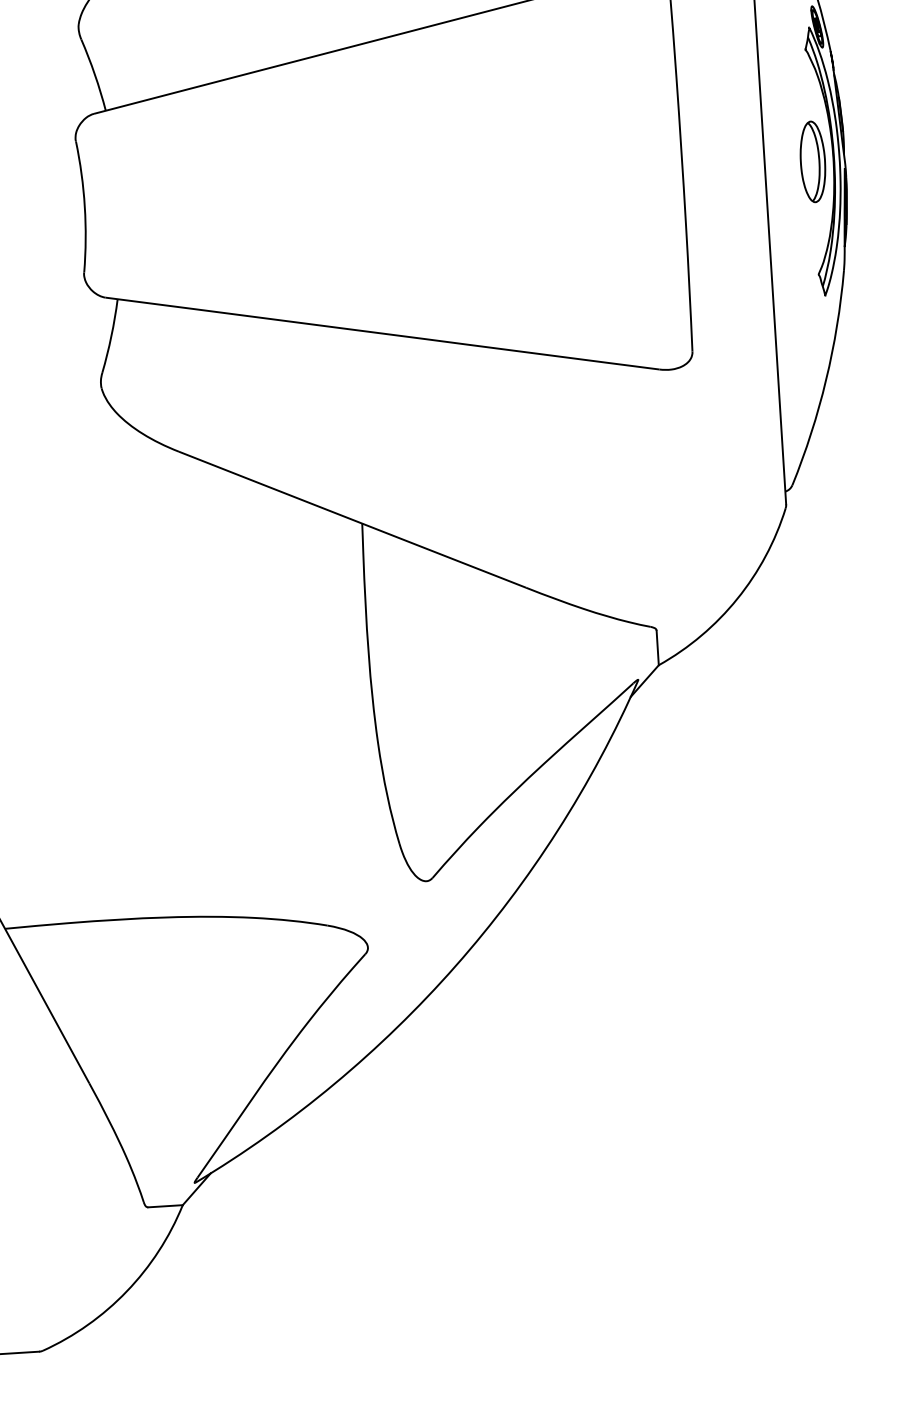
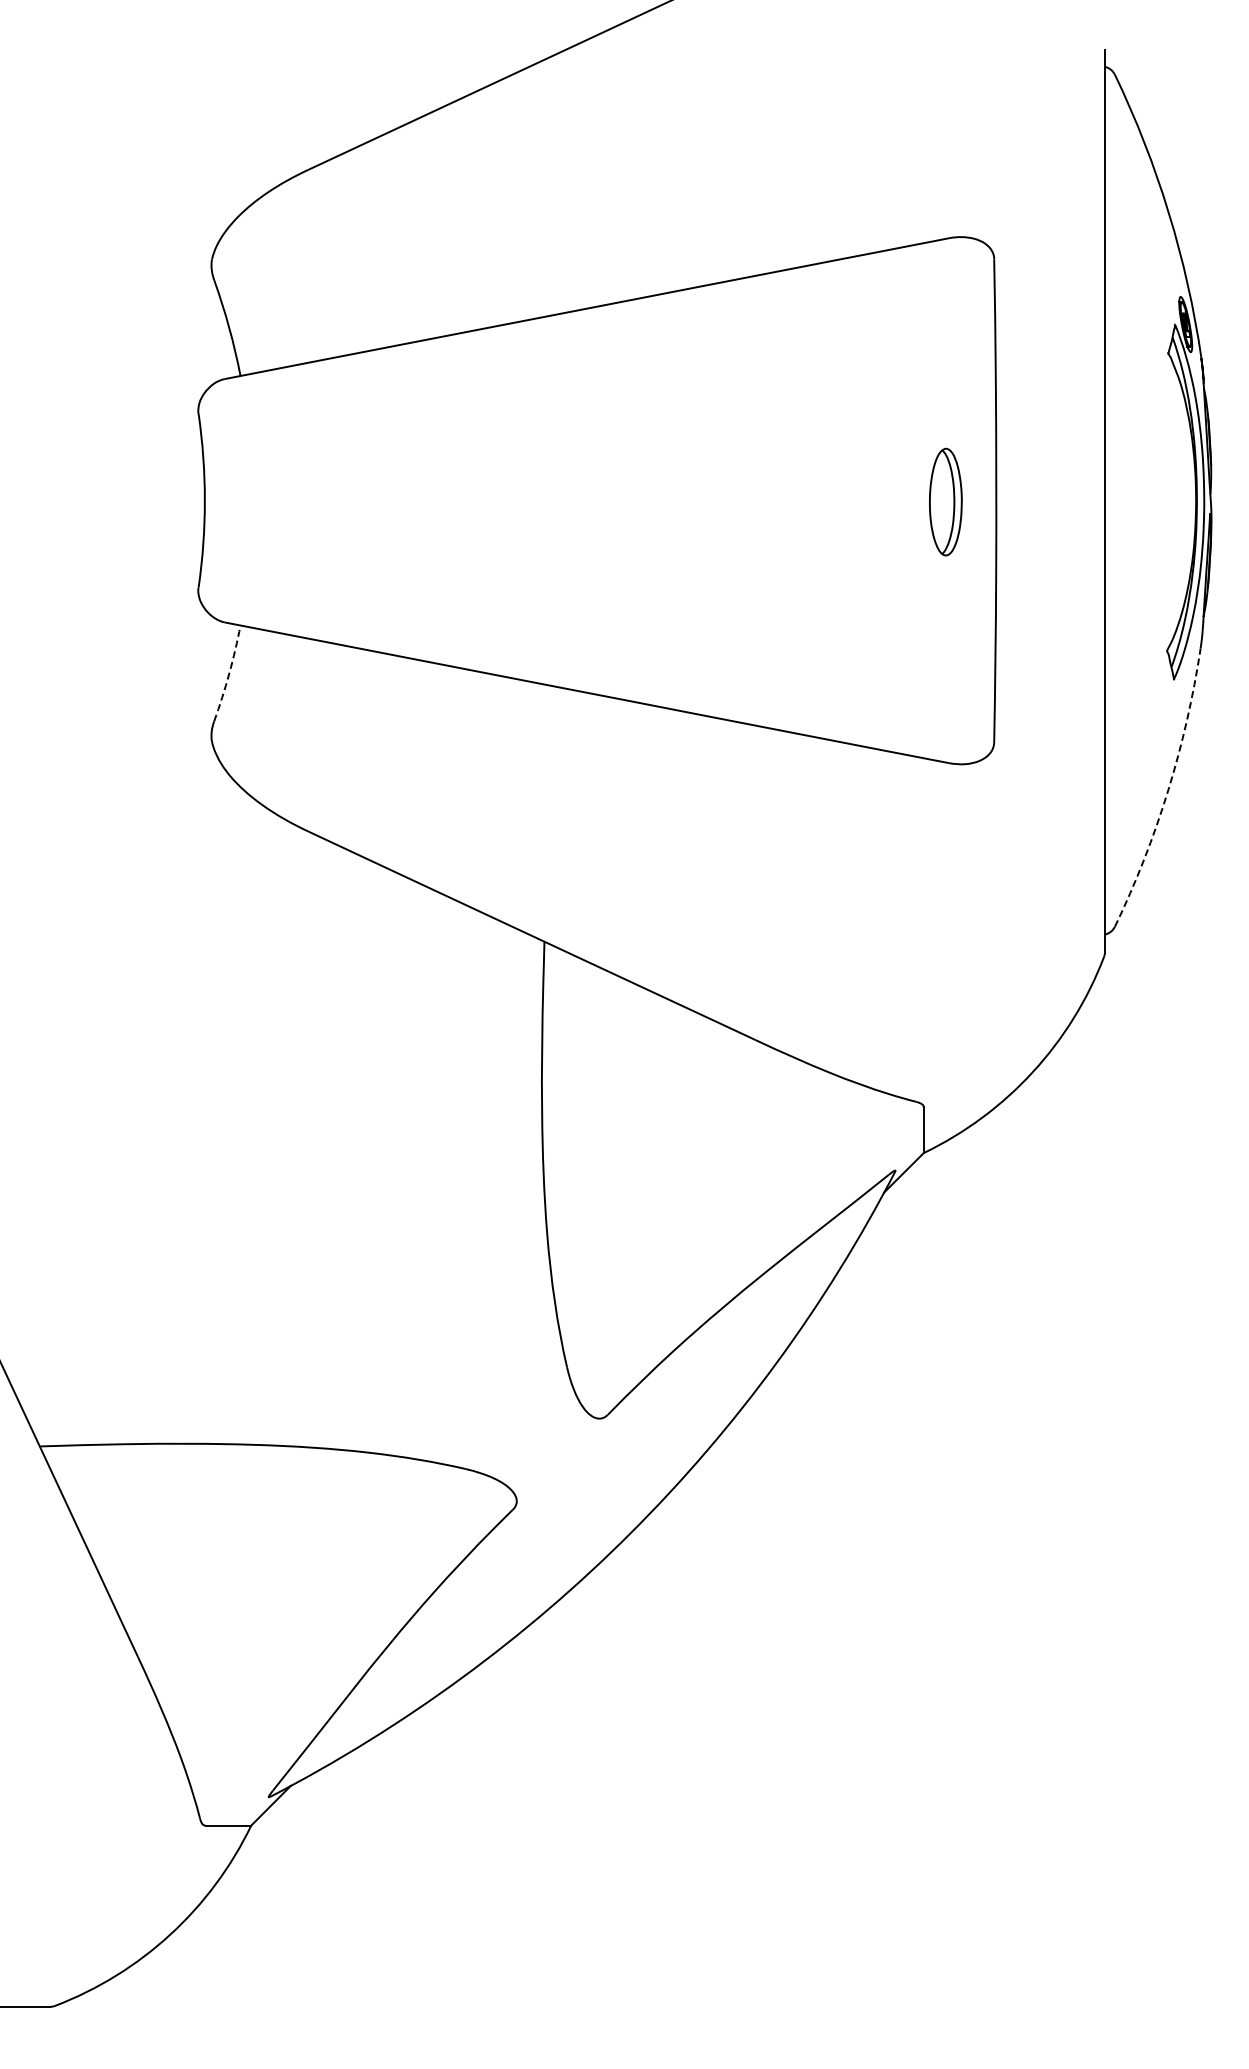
part: (812, 161) -> (945, 501), moved
arc: (111, 335) -> (229, 673), solid -> dashed
arc: (826, 379) -> (1168, 790), solid -> dashed

